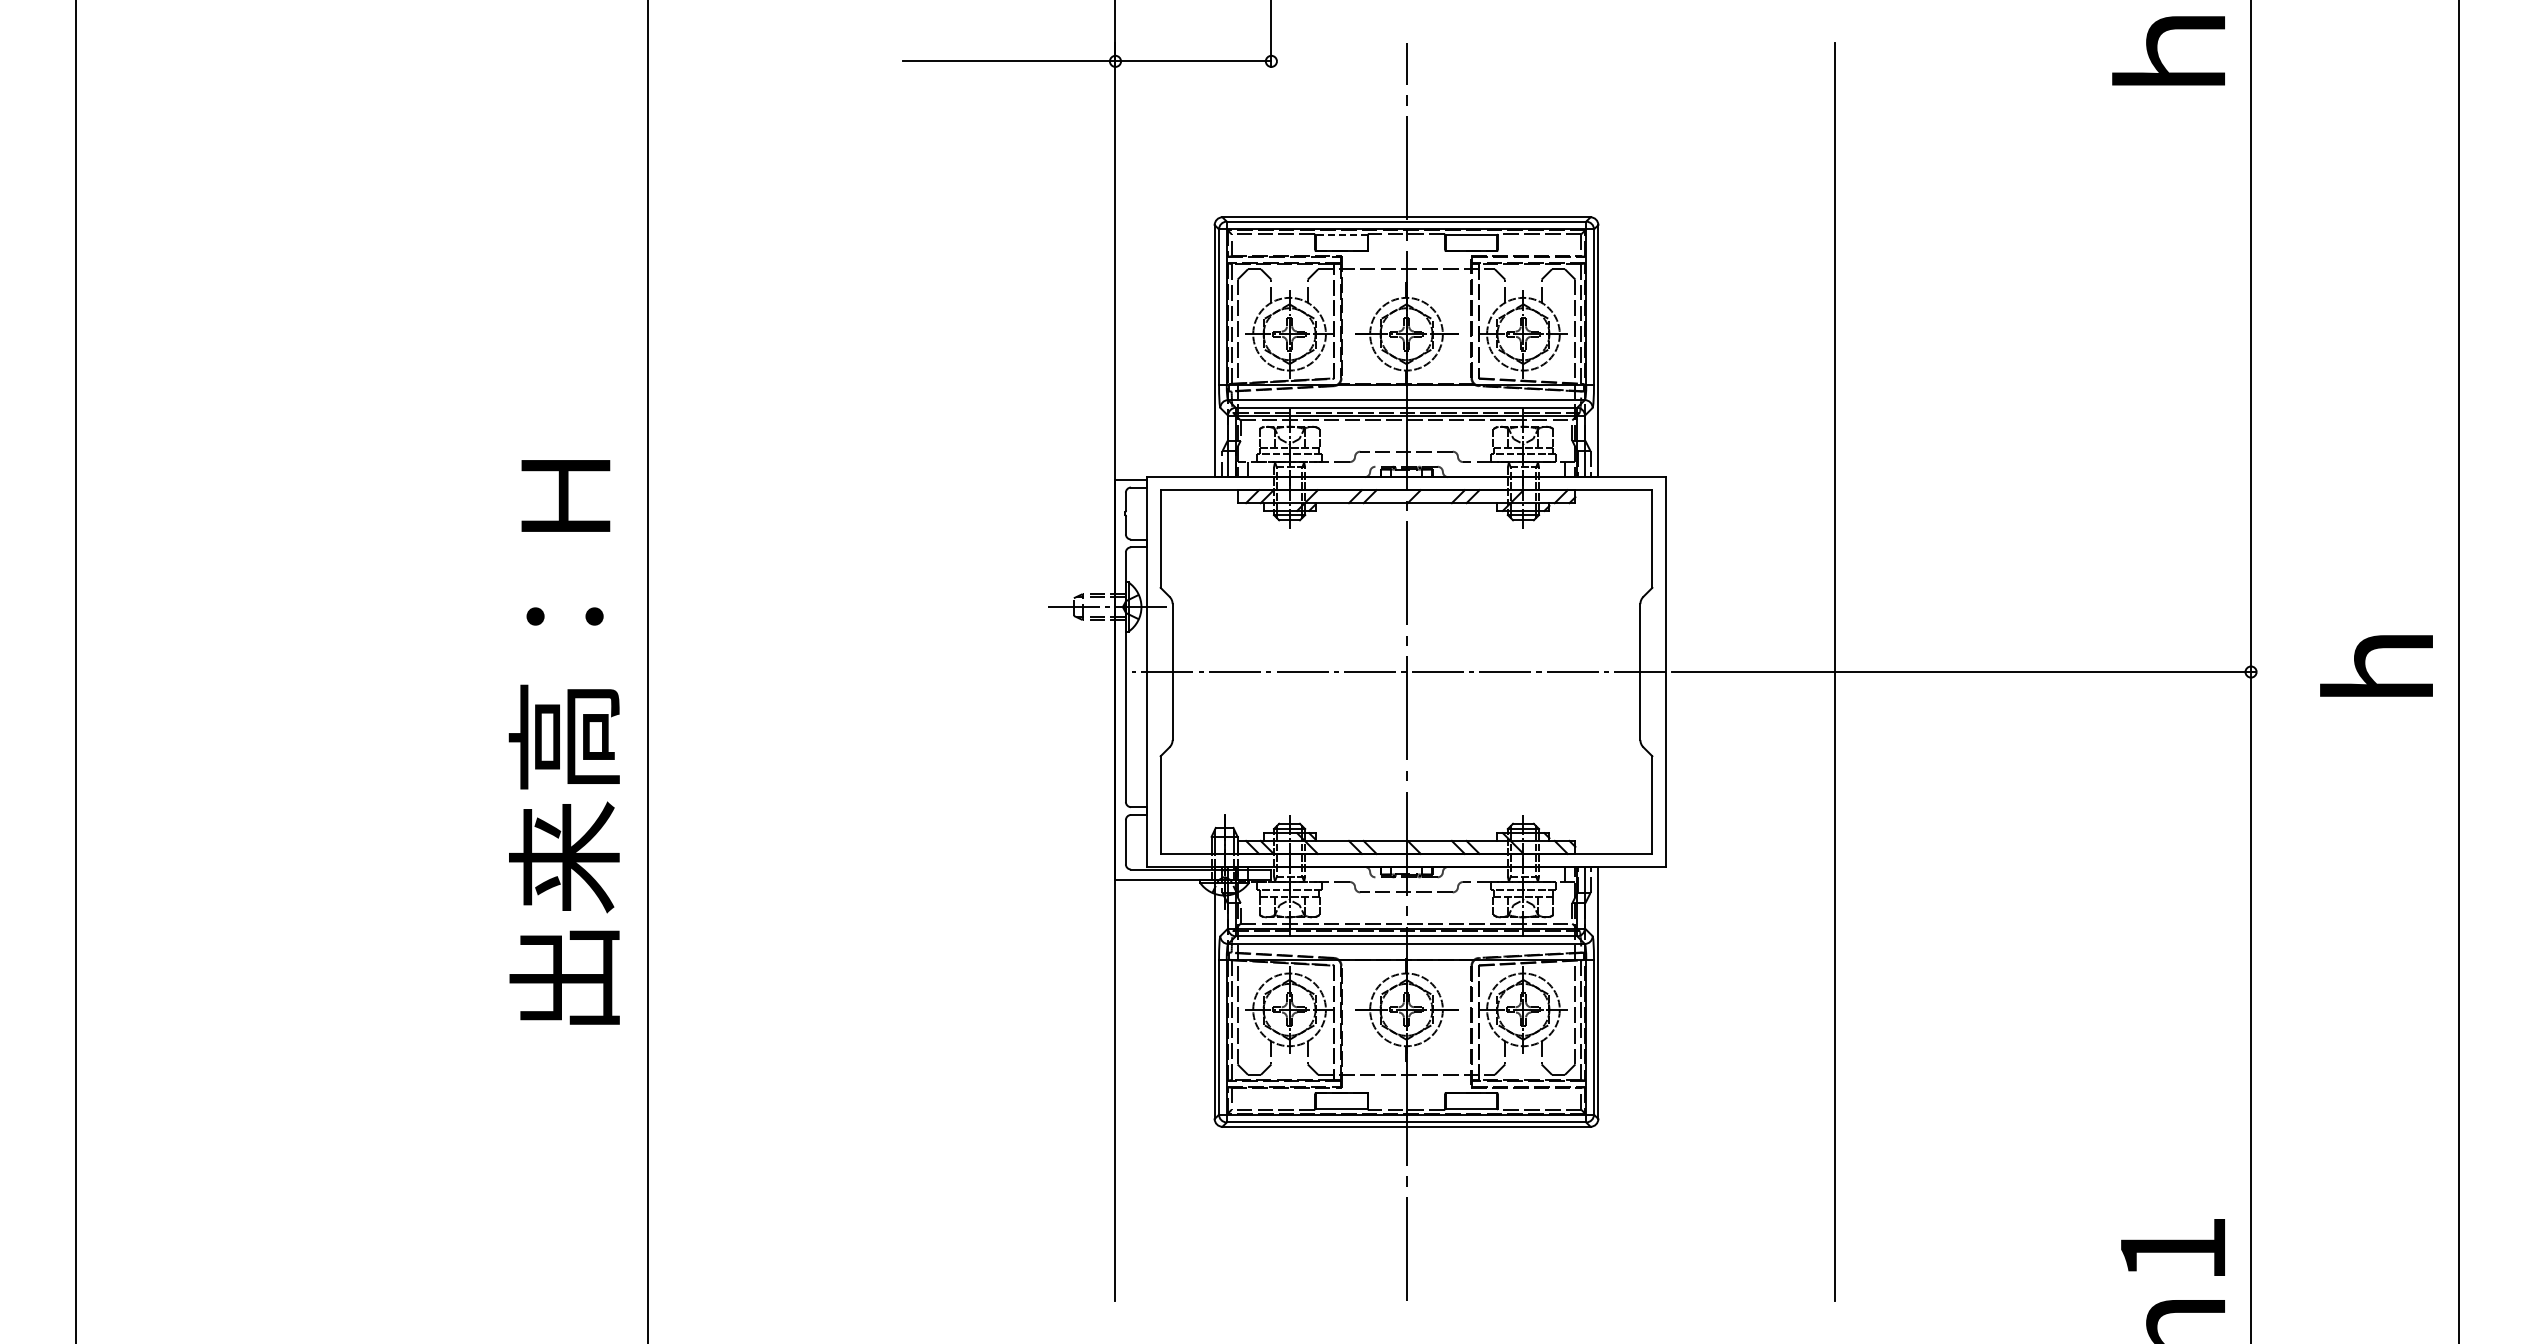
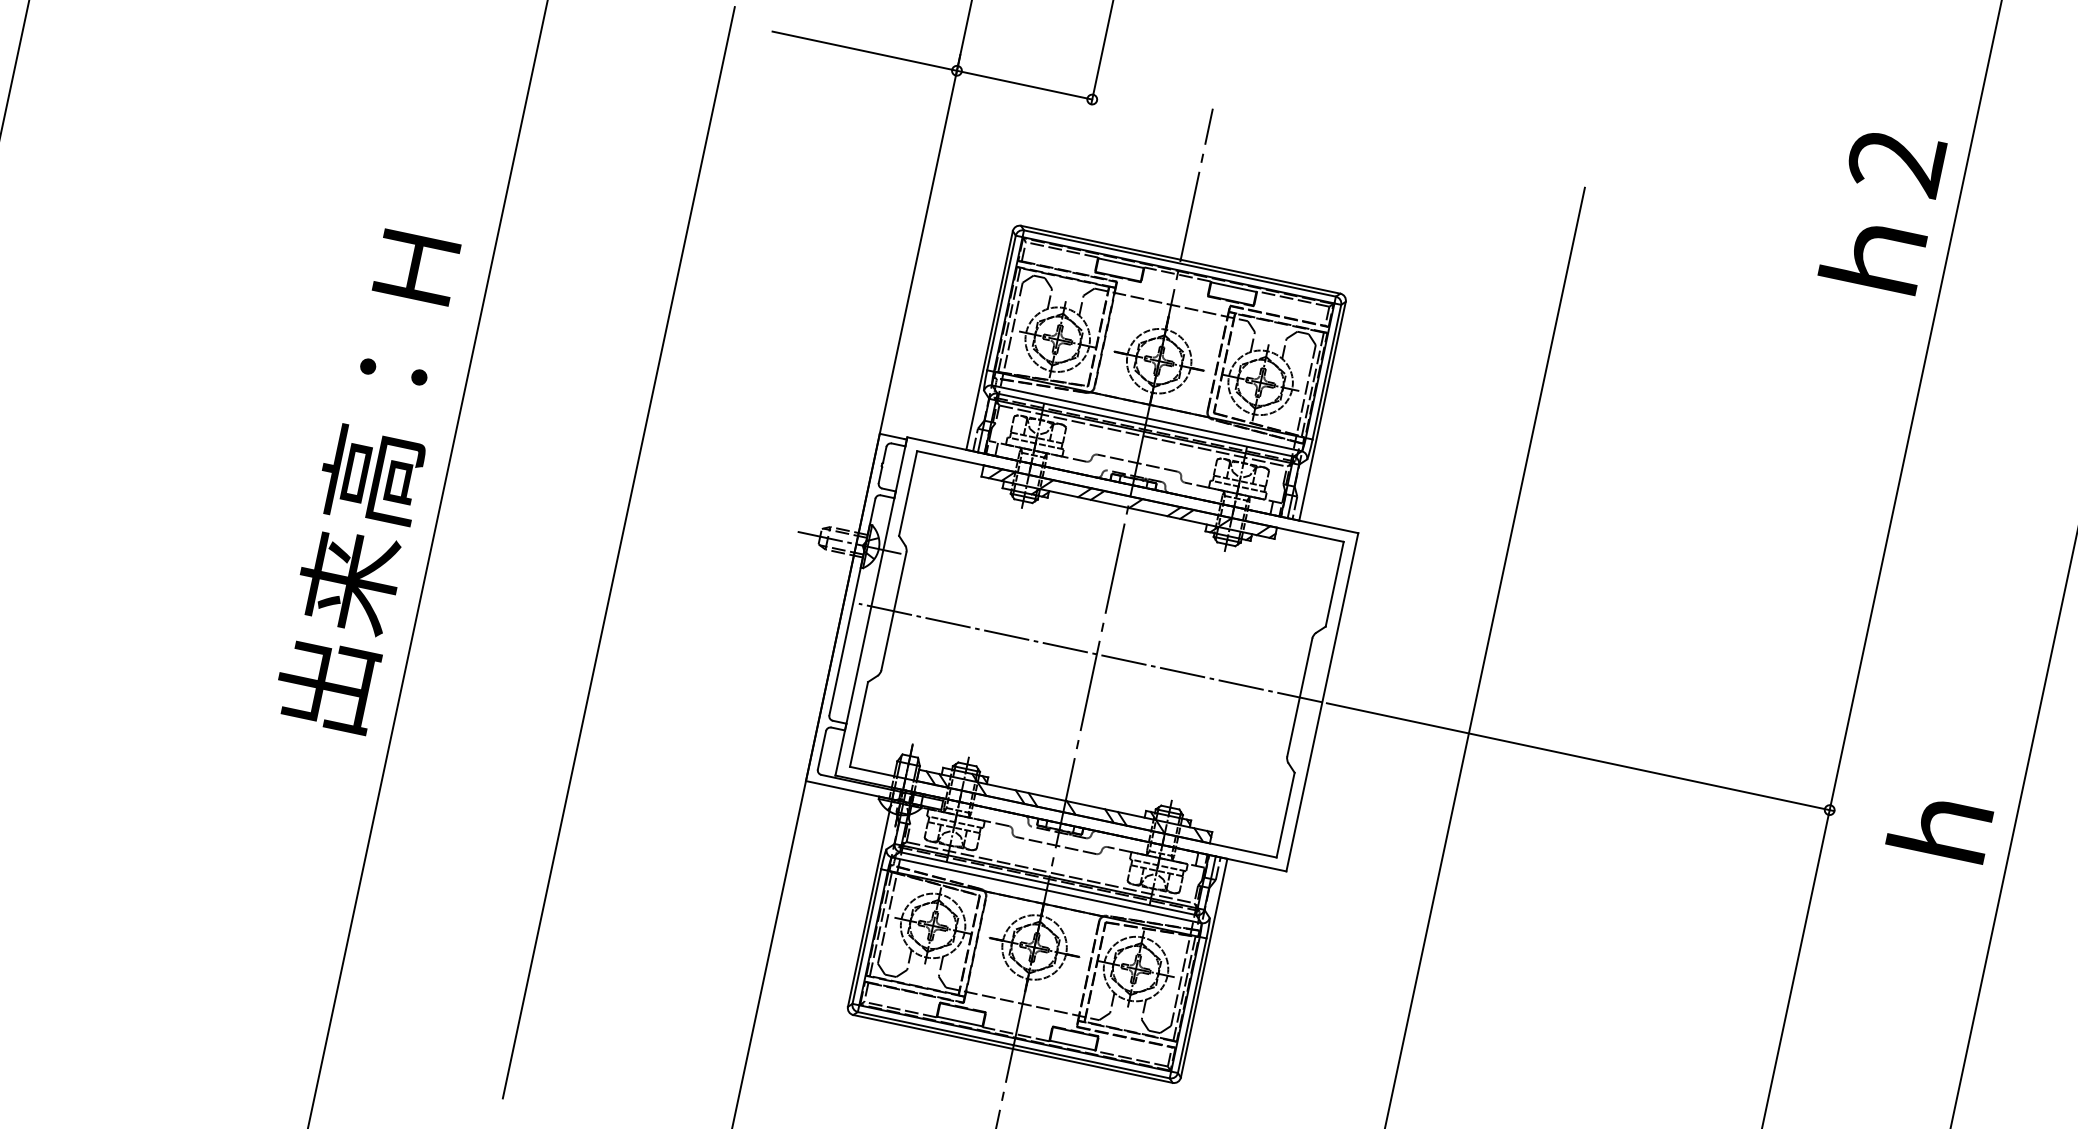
line: (1341, 235) -> (1120, 263), dashed -> solid
line: (855, 671) -> (618, 552), added
text: (563, 742) -> (369, 481), moved

